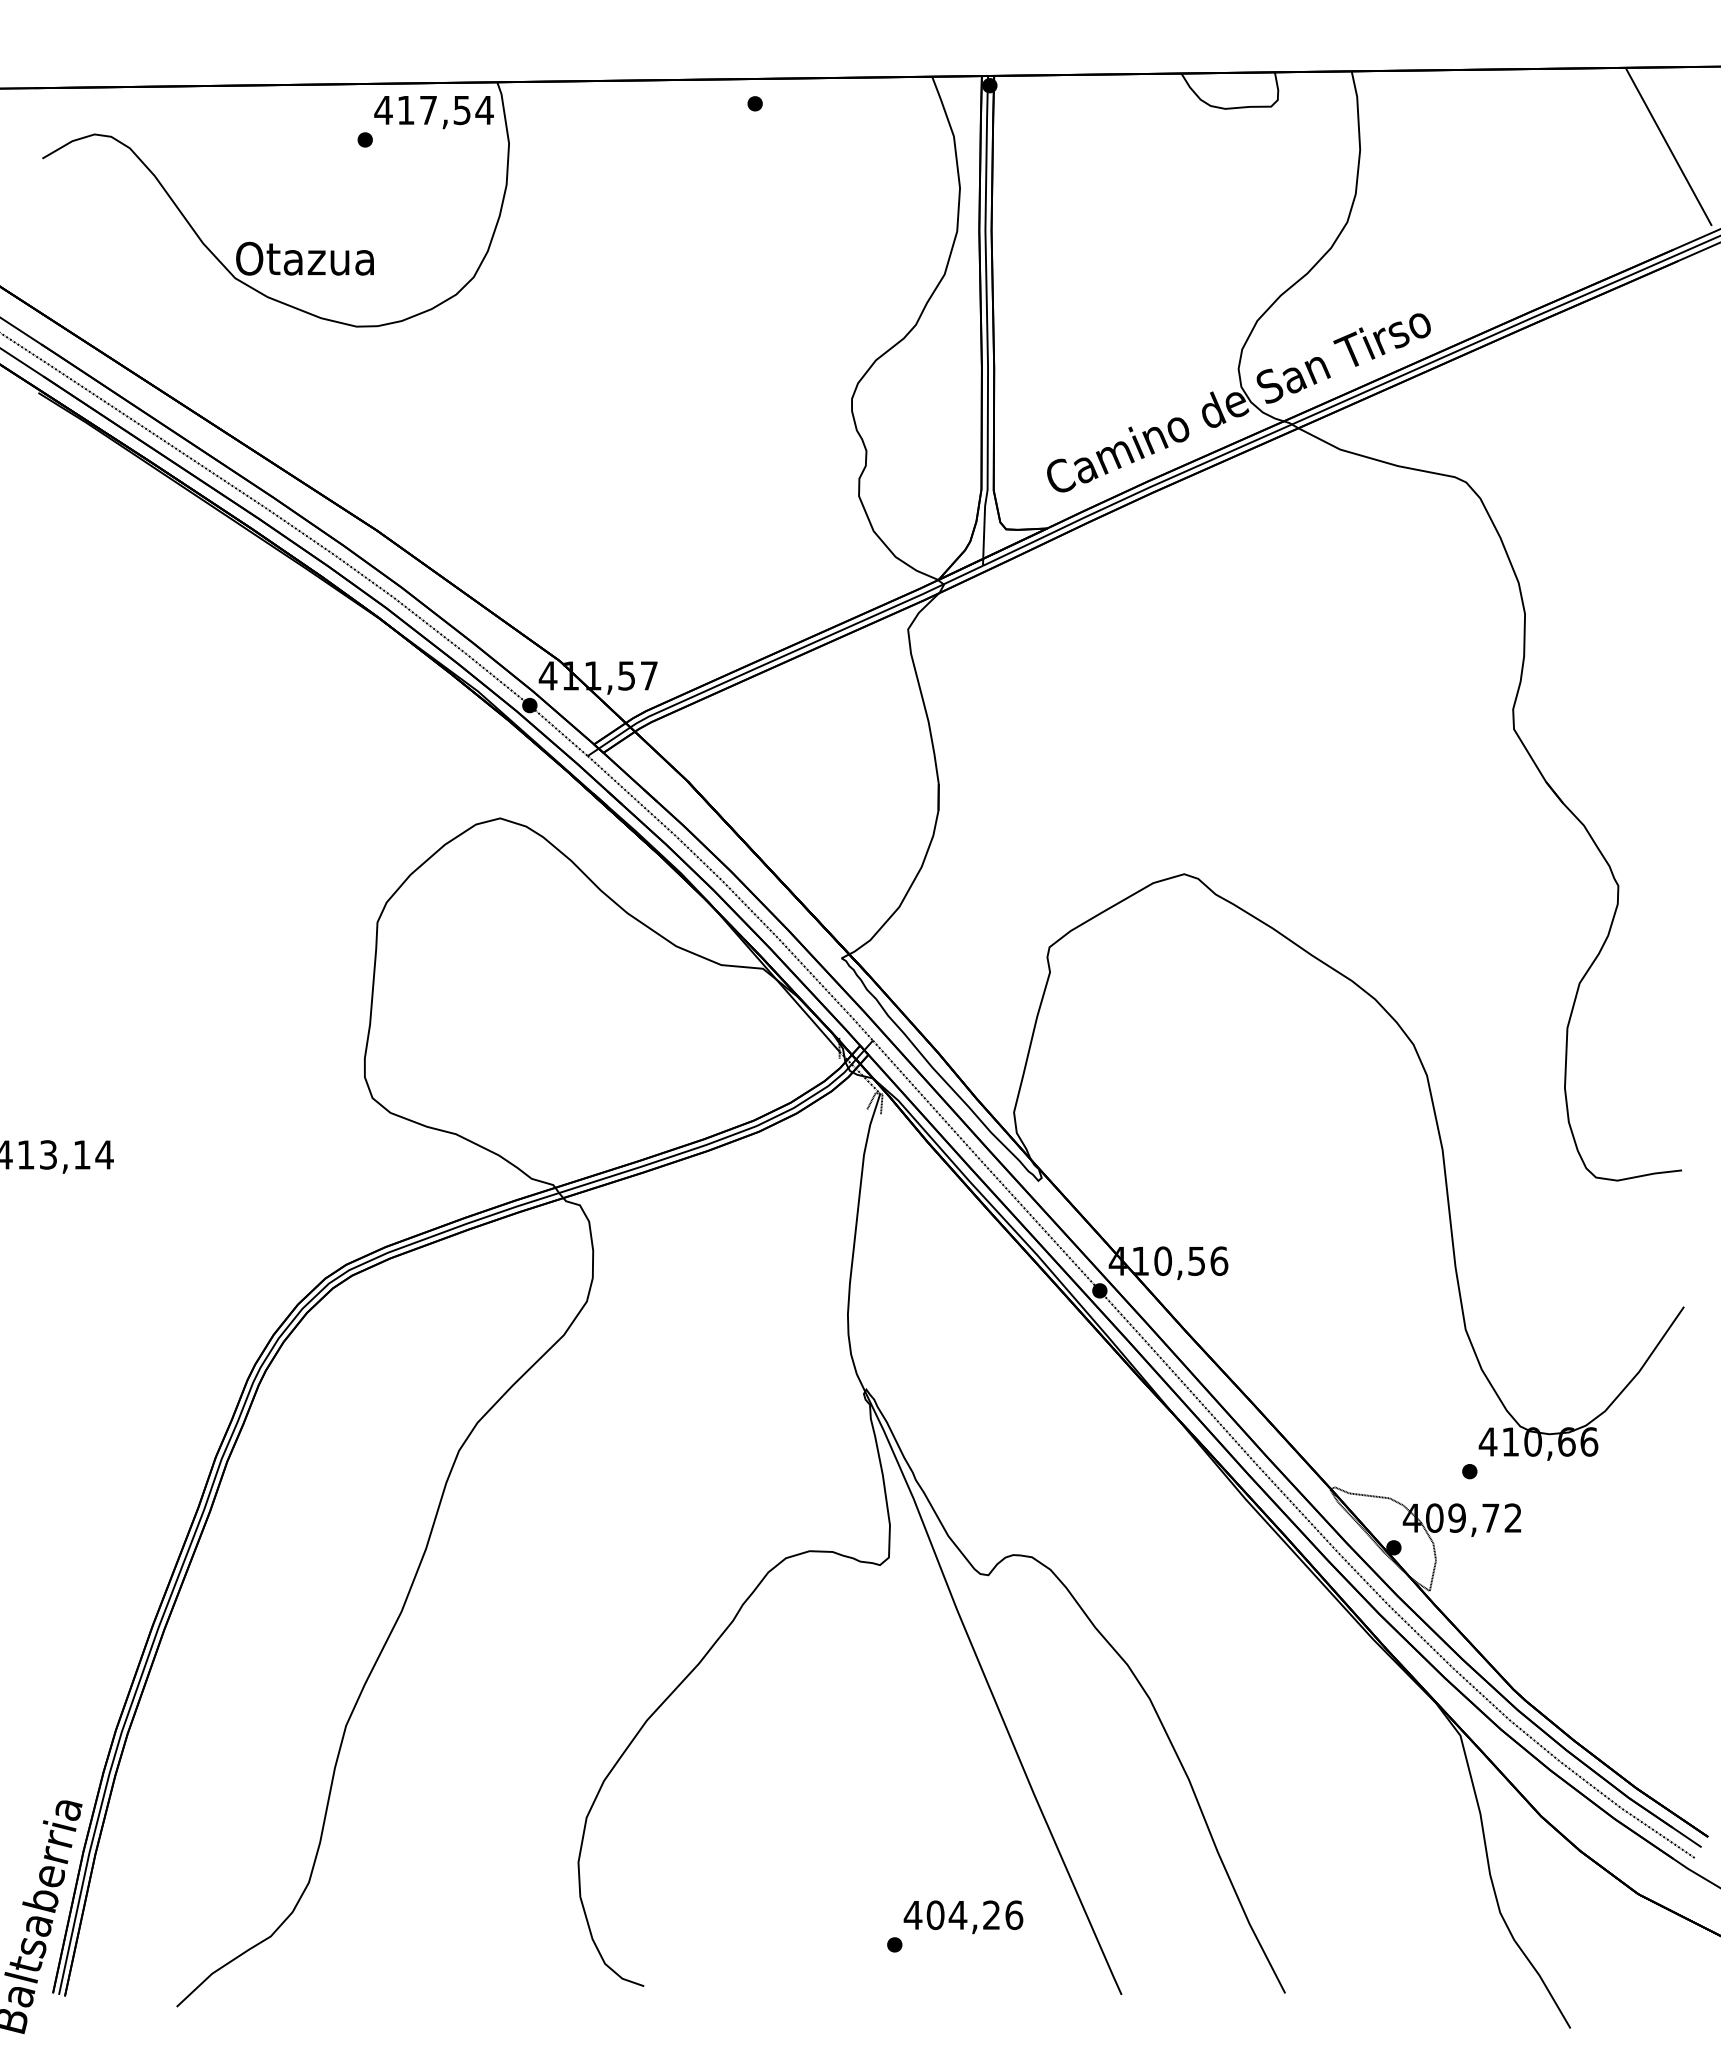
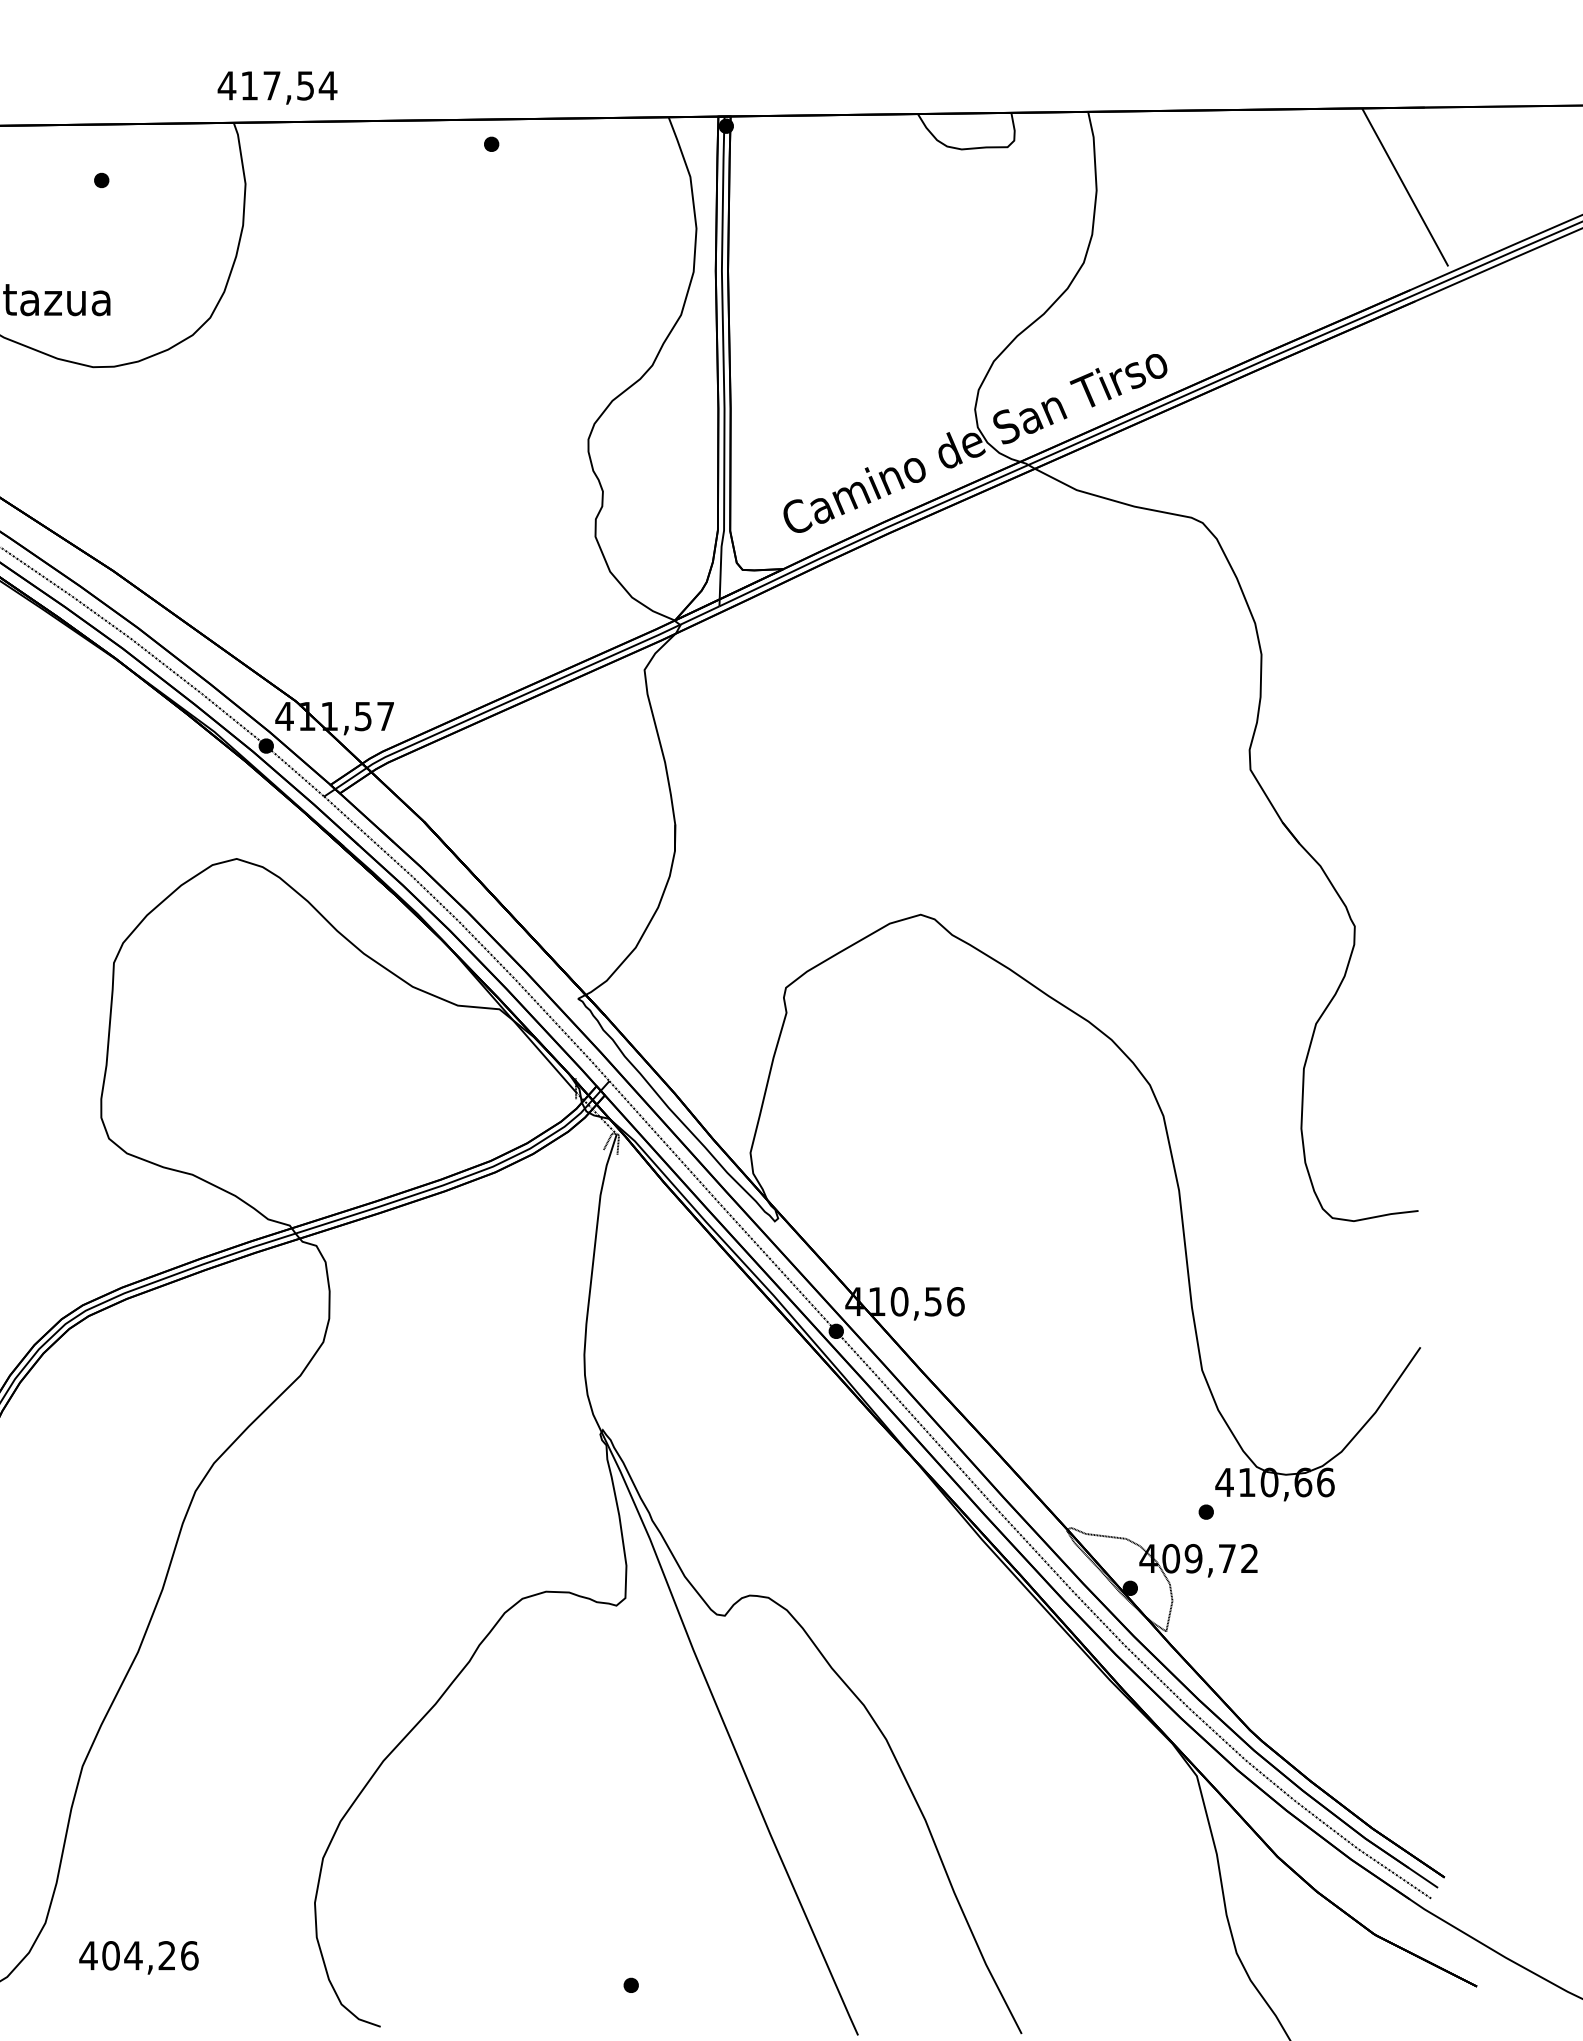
text: (433, 112) -> (276, 88), moved
text: (963, 1917) -> (138, 1958), moved

